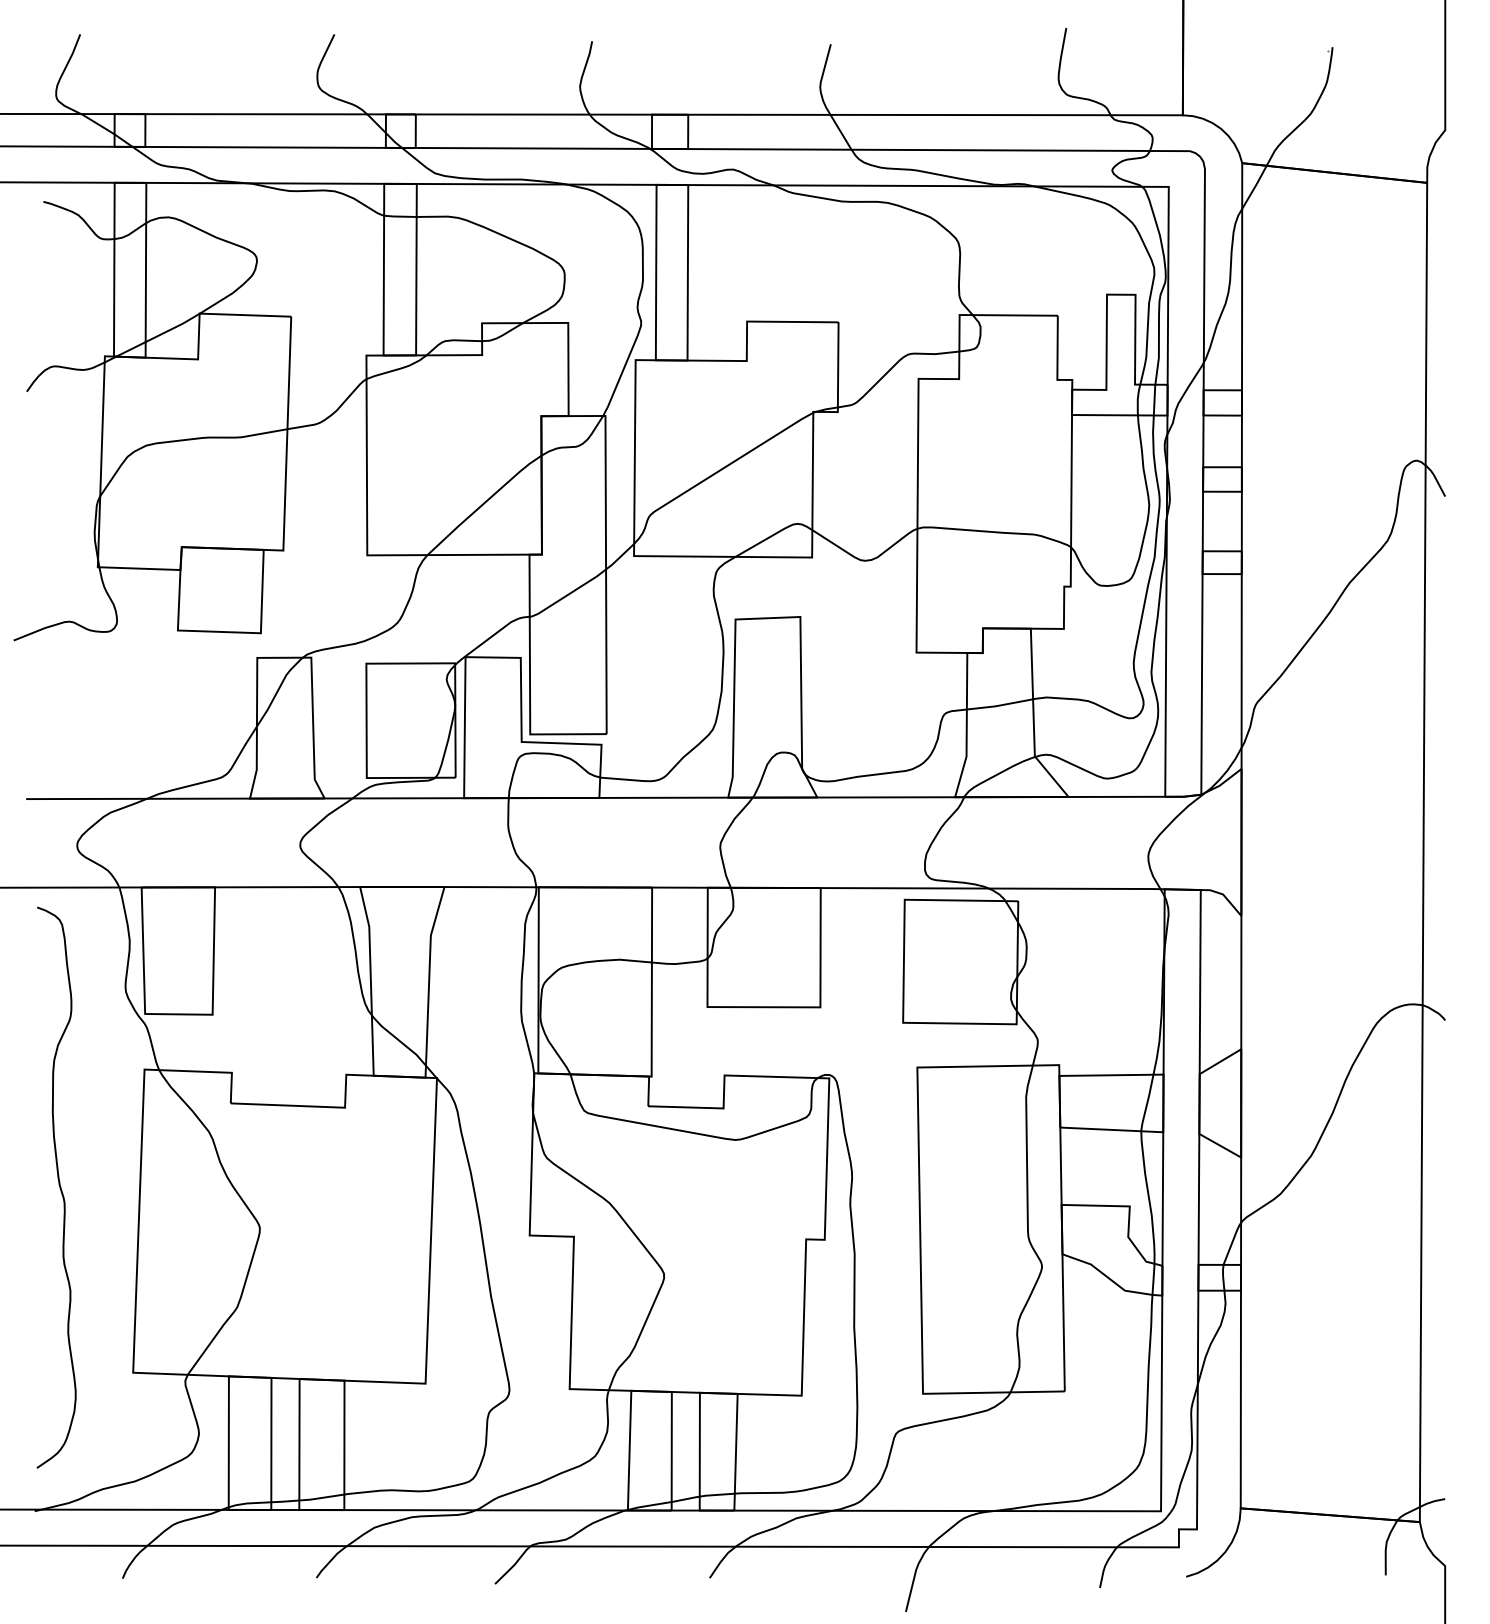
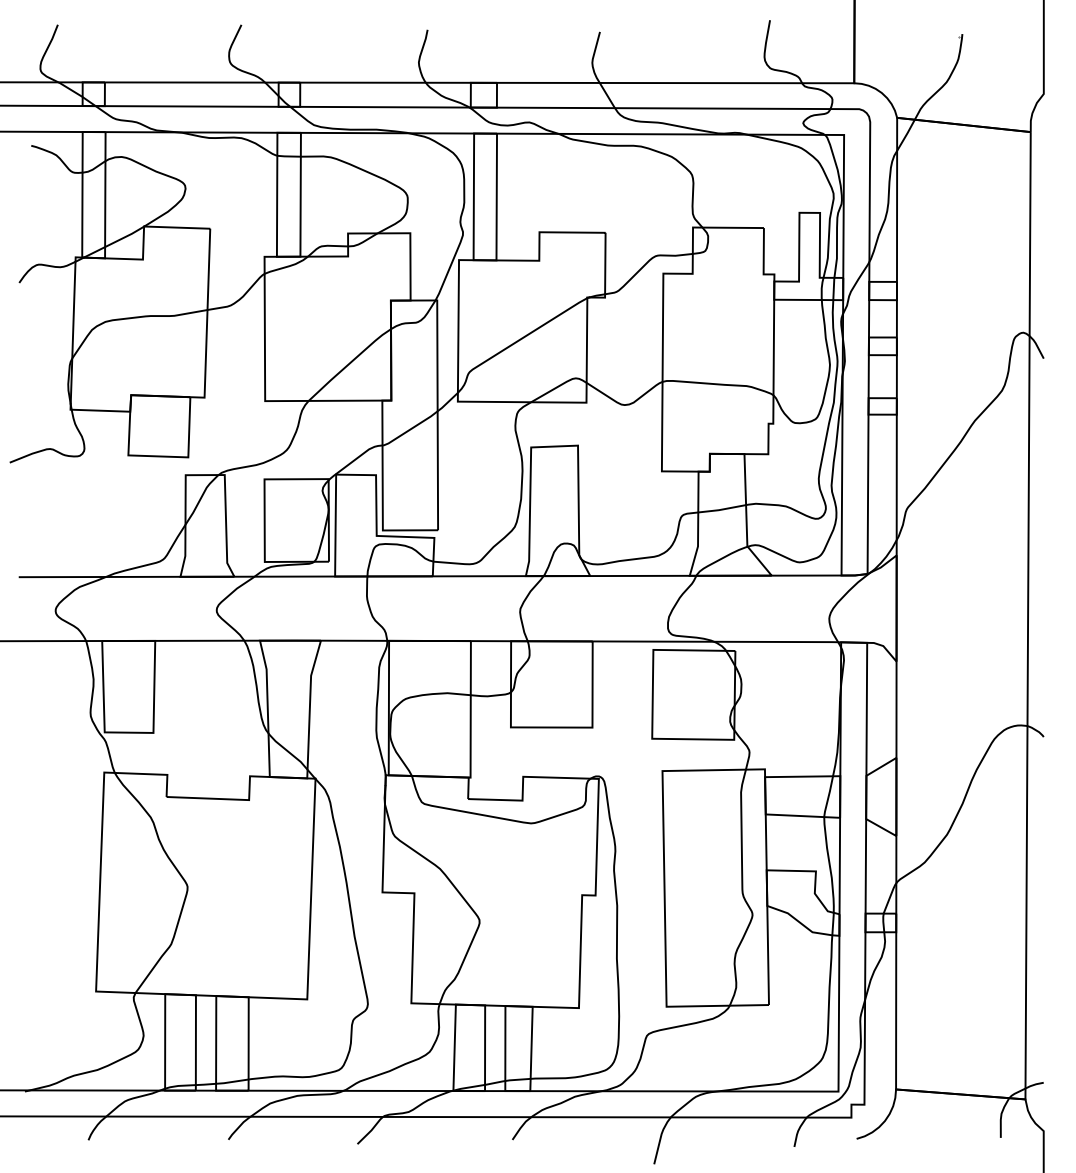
curve: (58, 1185) -> (42, 856), removed

